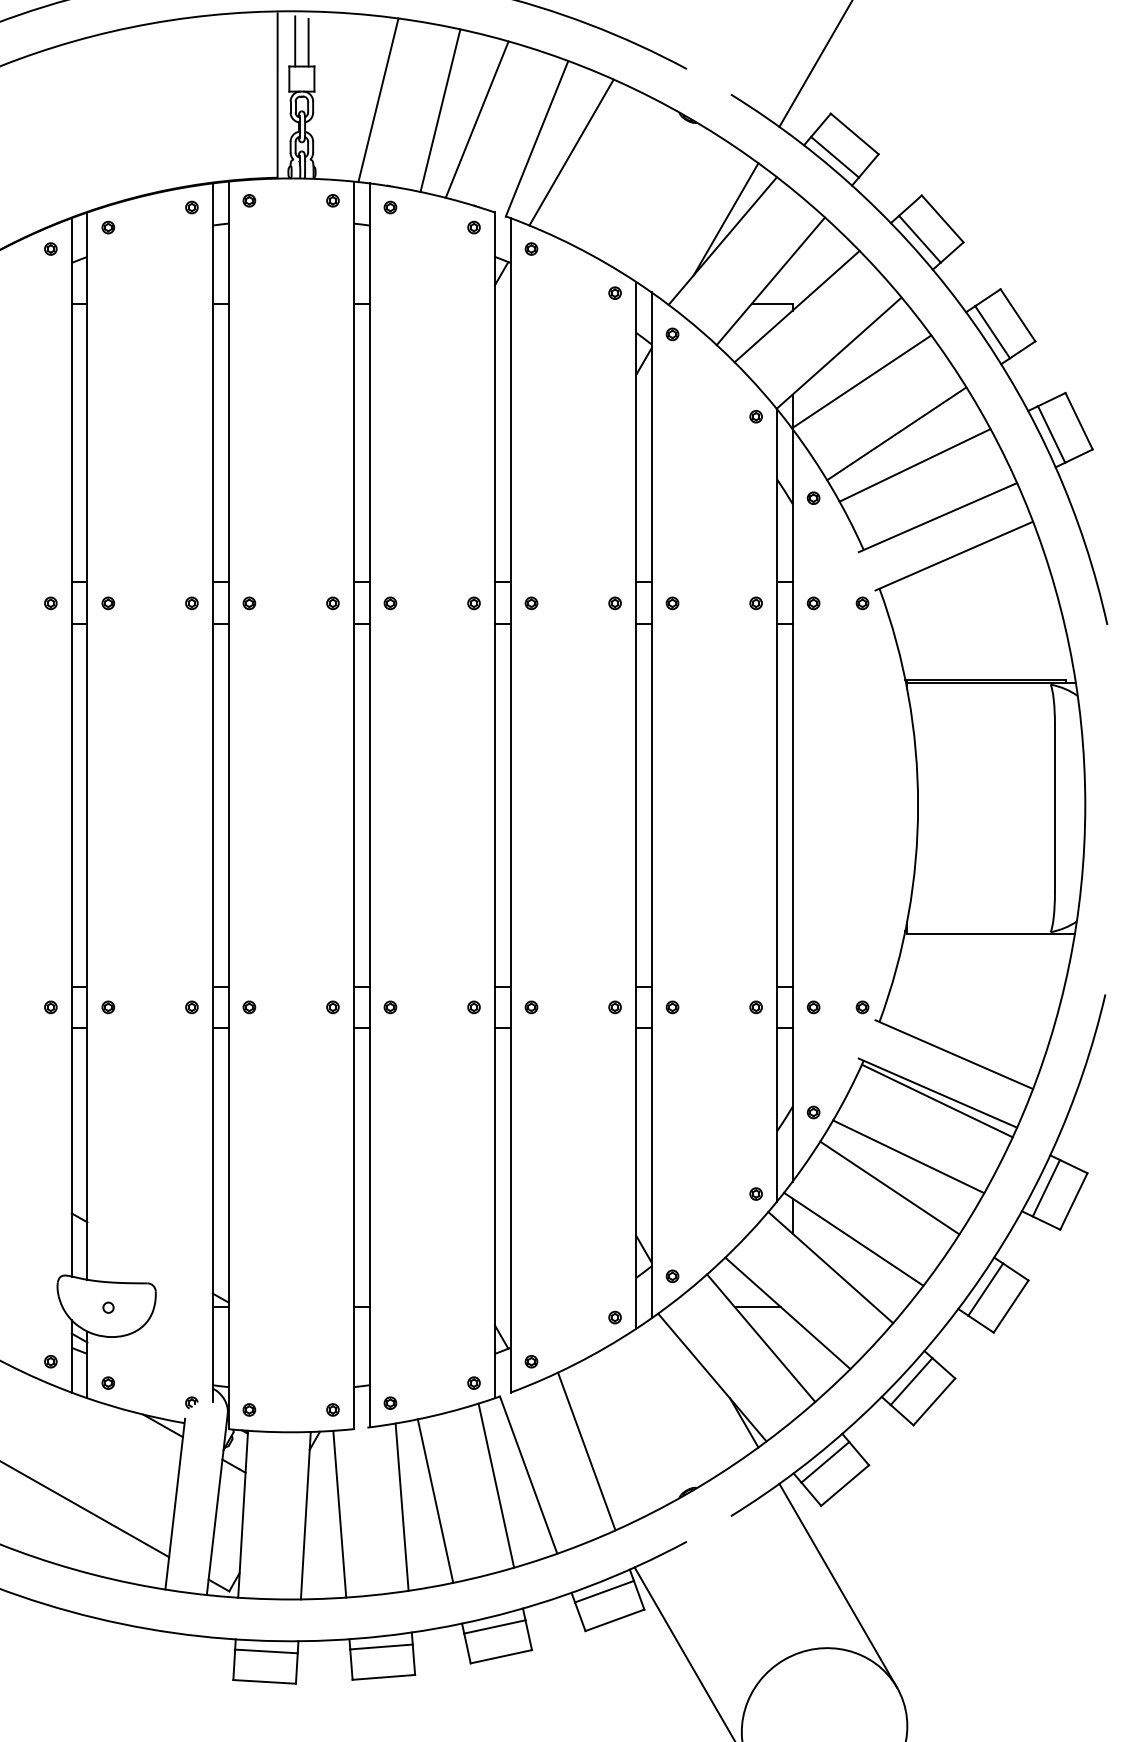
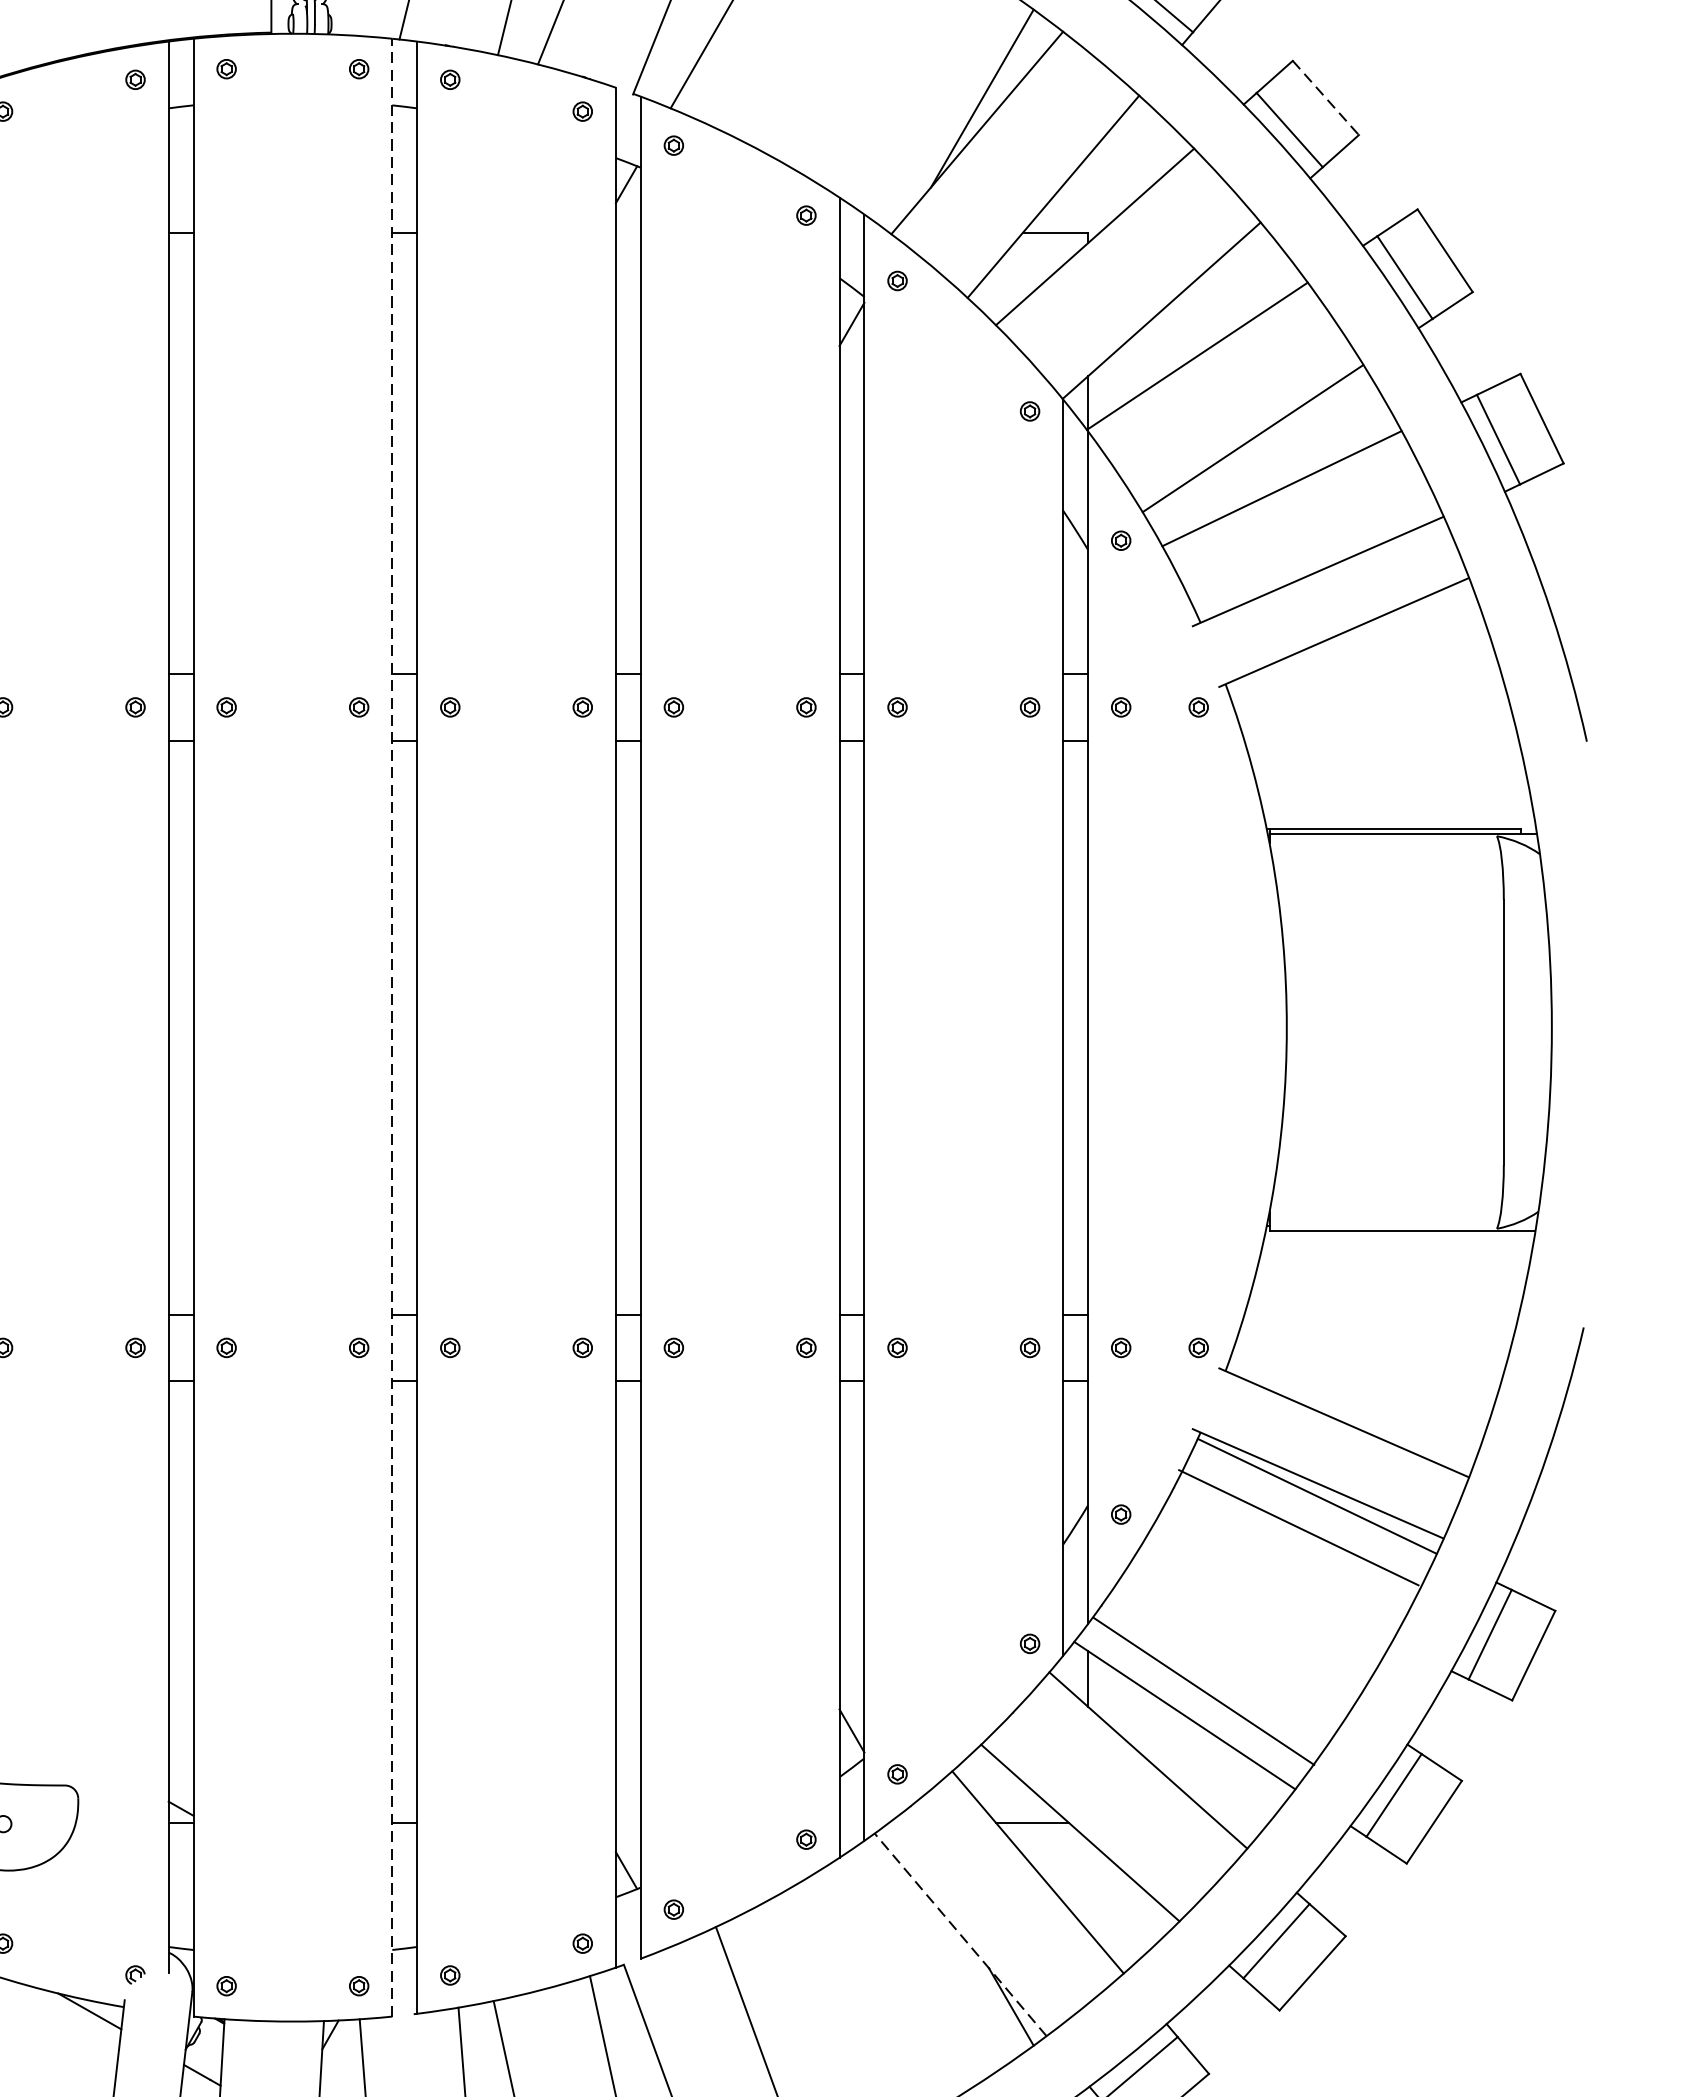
line: (943, 219) -> (1327, 98), solid -> dashed
line: (353, 805) -> (391, 1027), solid -> dashed
line: (908, 1156) -> (1298, 1527), moved
line: (889, 1187) -> (1203, 1690), moved
line: (712, 1377) -> (960, 1934), solid -> dashed

